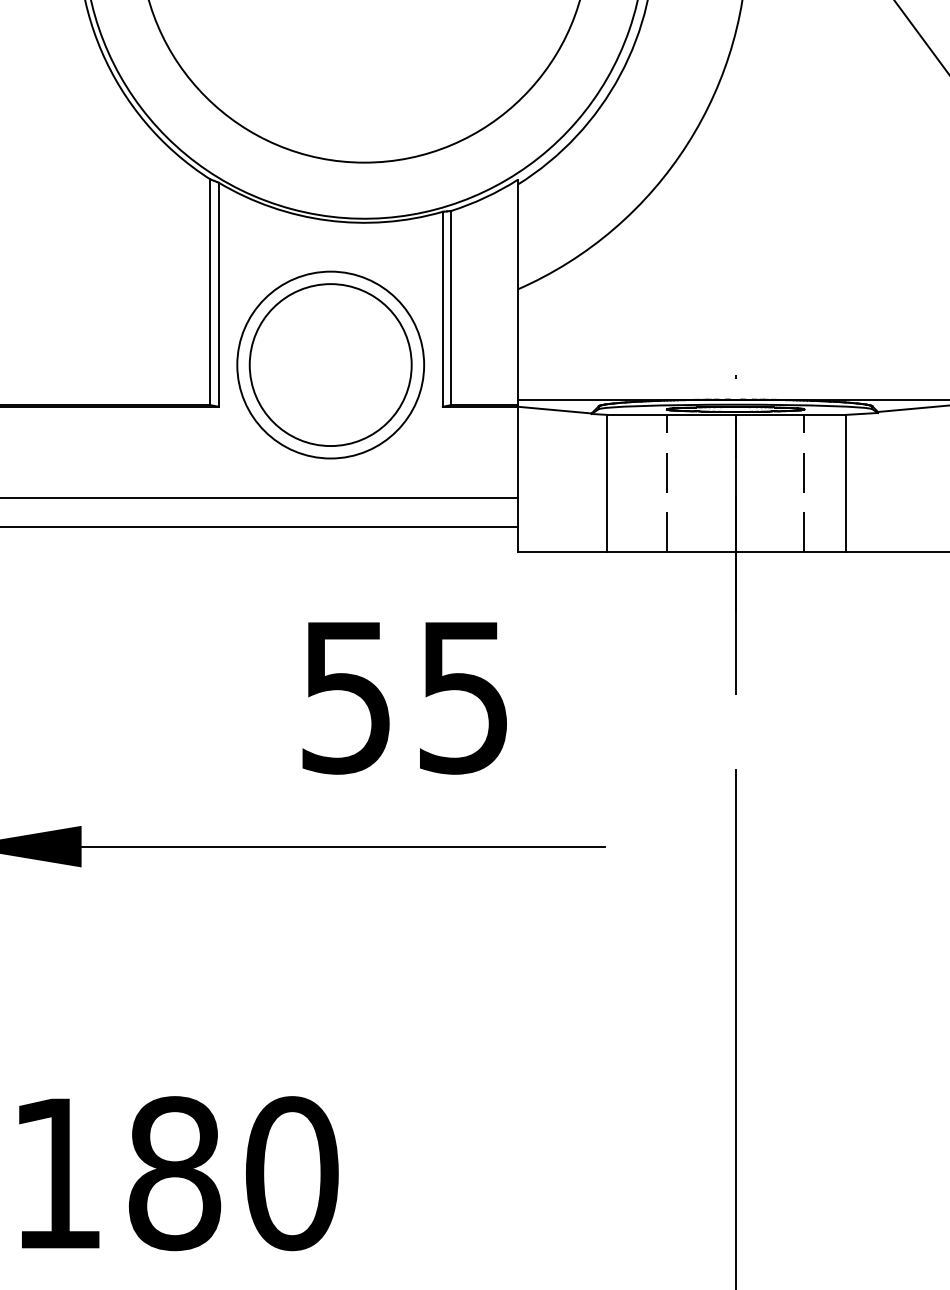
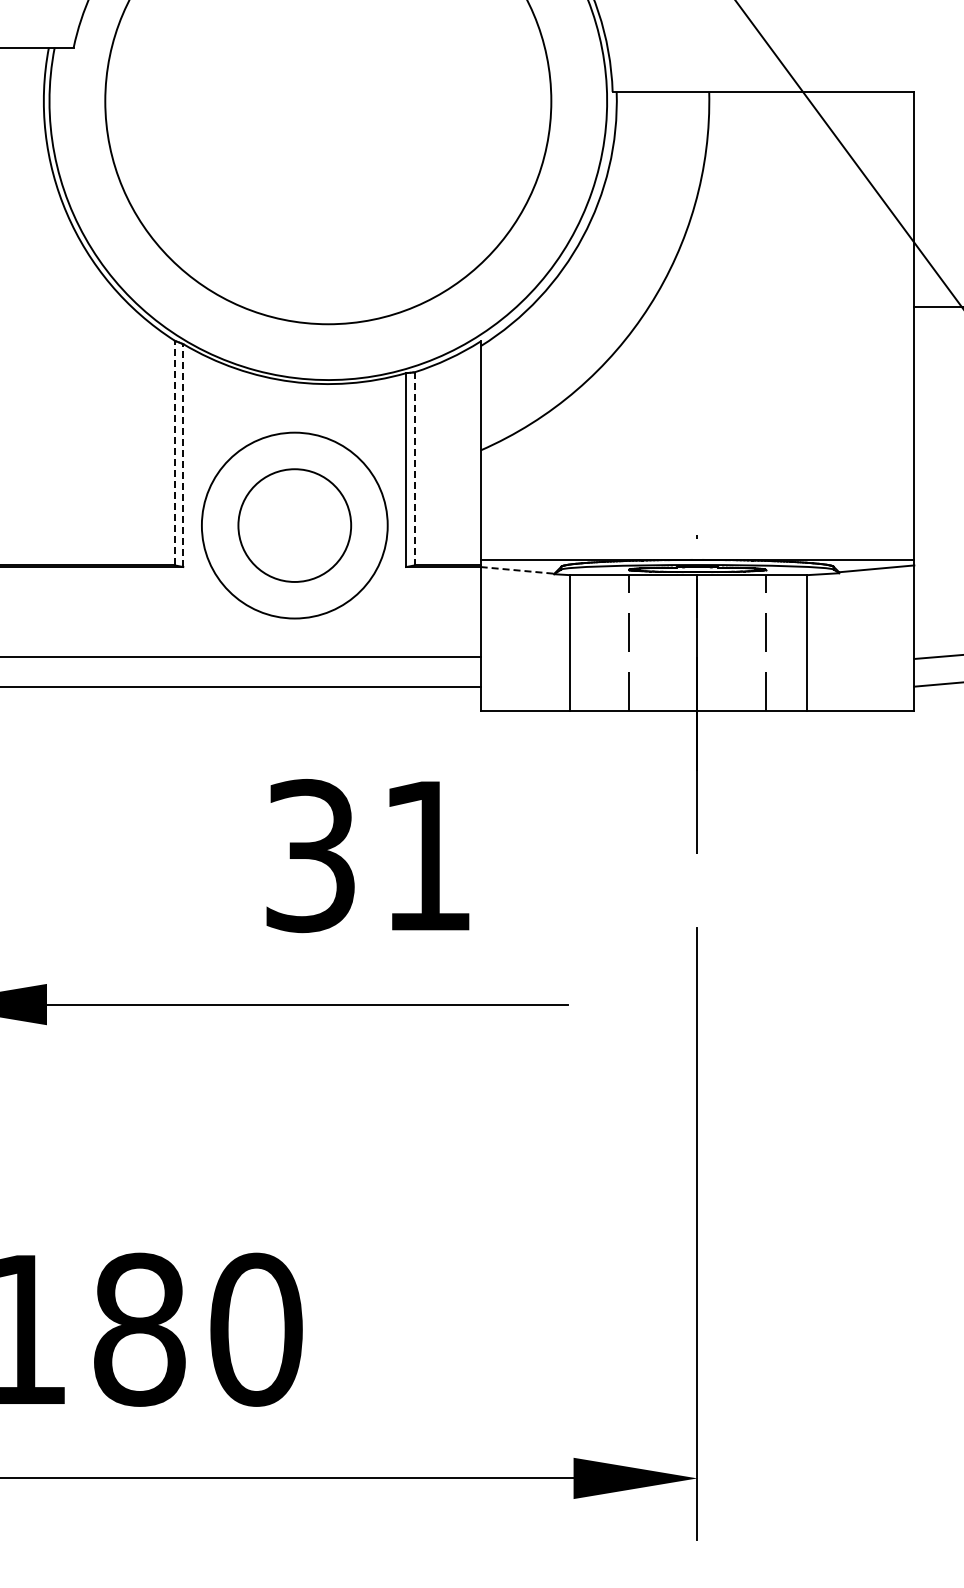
line: (209, 291) -> (174, 452), solid -> dashed
line: (218, 294) -> (183, 455), solid -> dashed
line: (451, 307) -> (414, 468), solid -> dashed
circle: (330, 364) -> (294, 525), size x0.7
line: (554, 410) -> (517, 570), solid -> dashed
text: (404, 697) -> (368, 856), 55 -> 31

